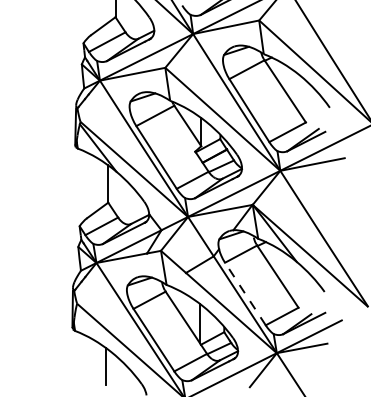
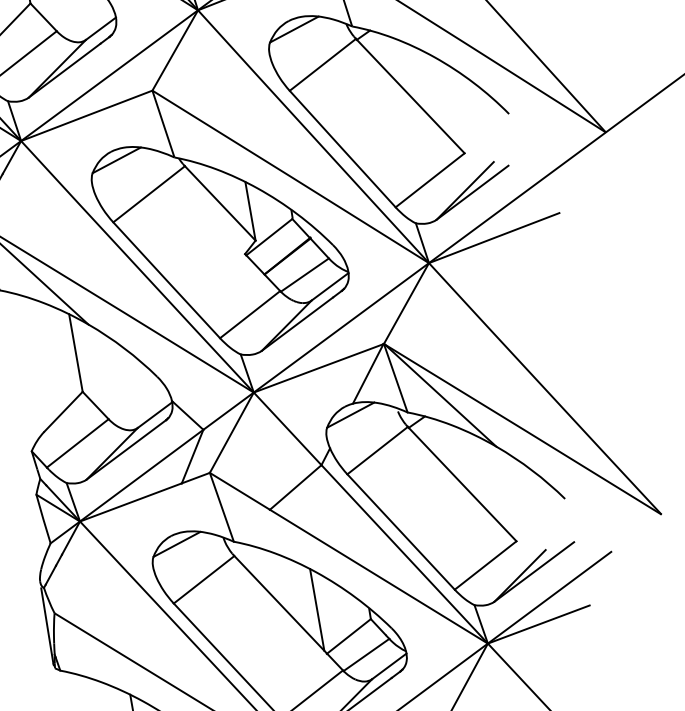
line: (245, 293) -> (401, 530), dashed -> solid

